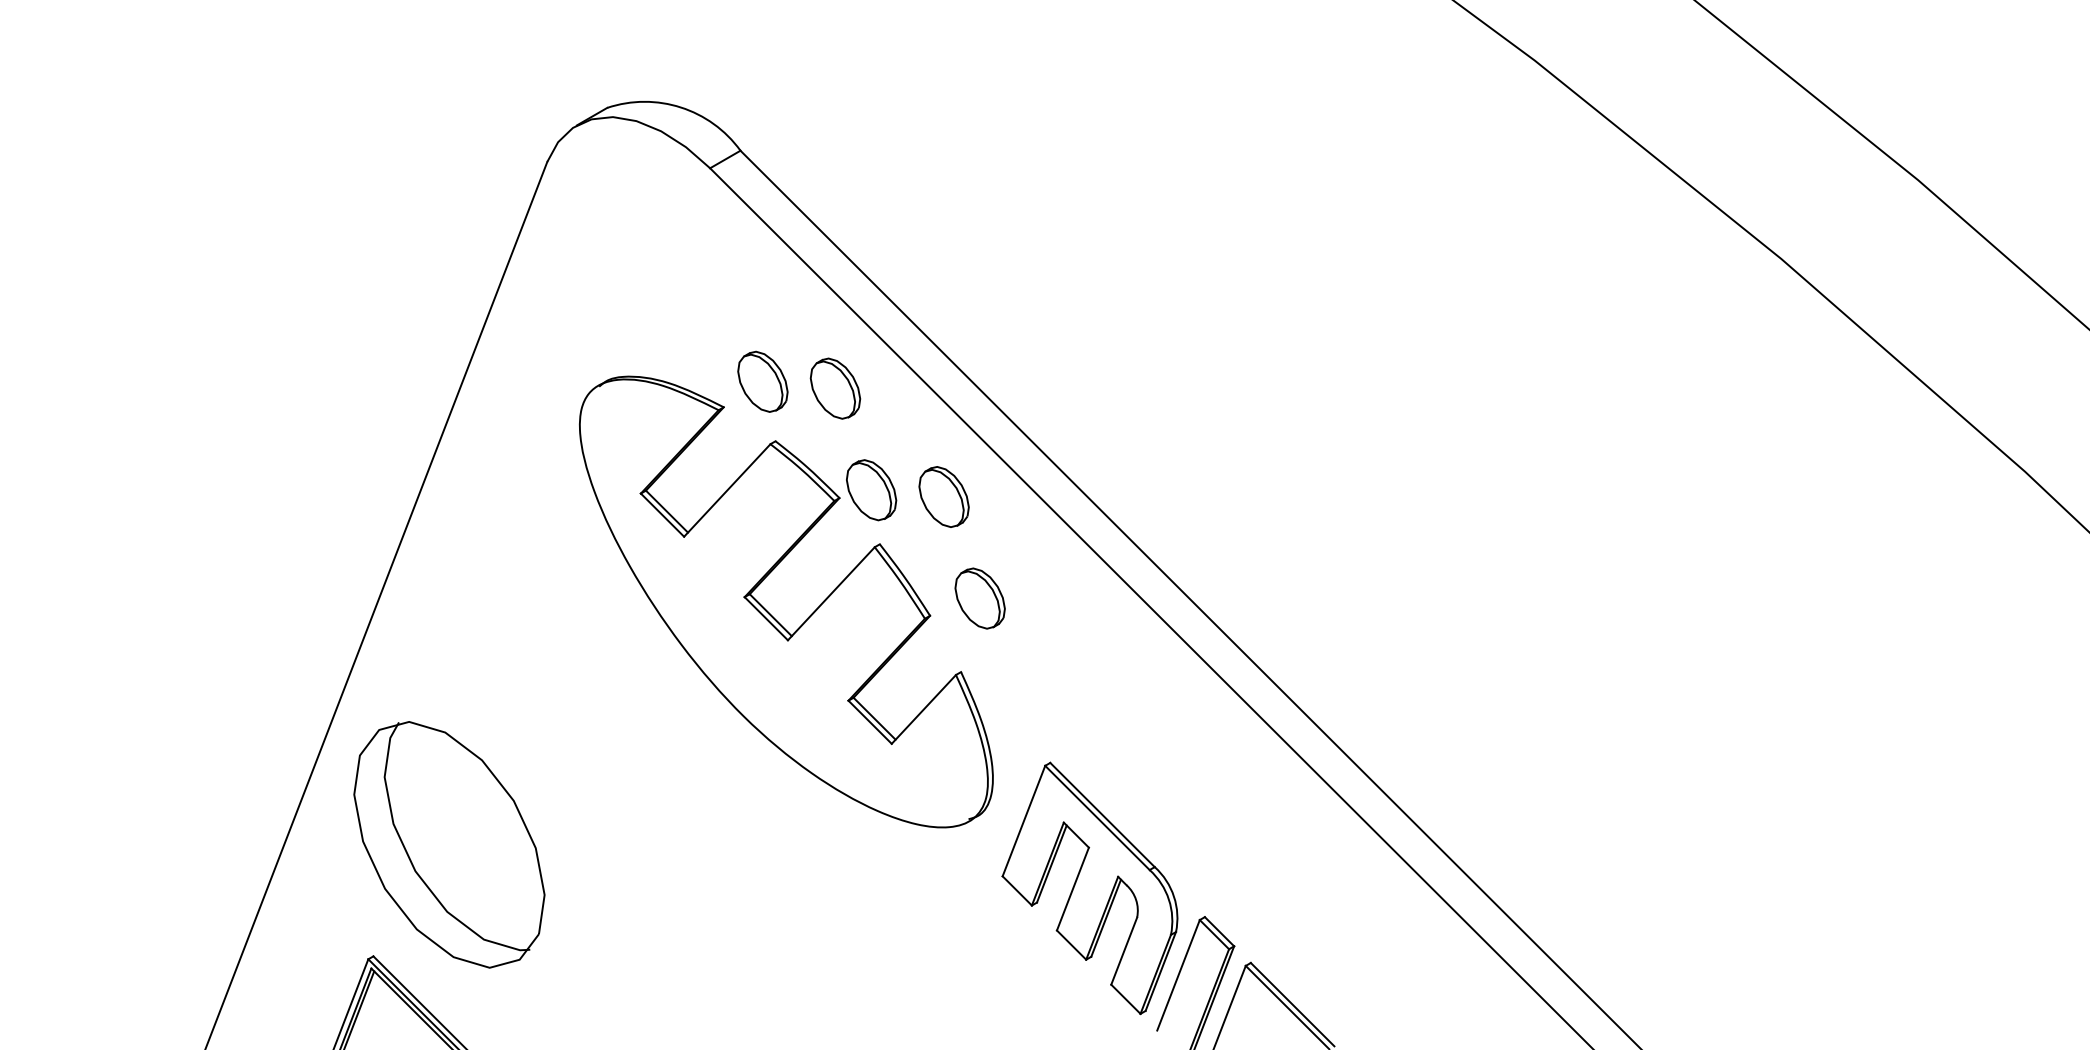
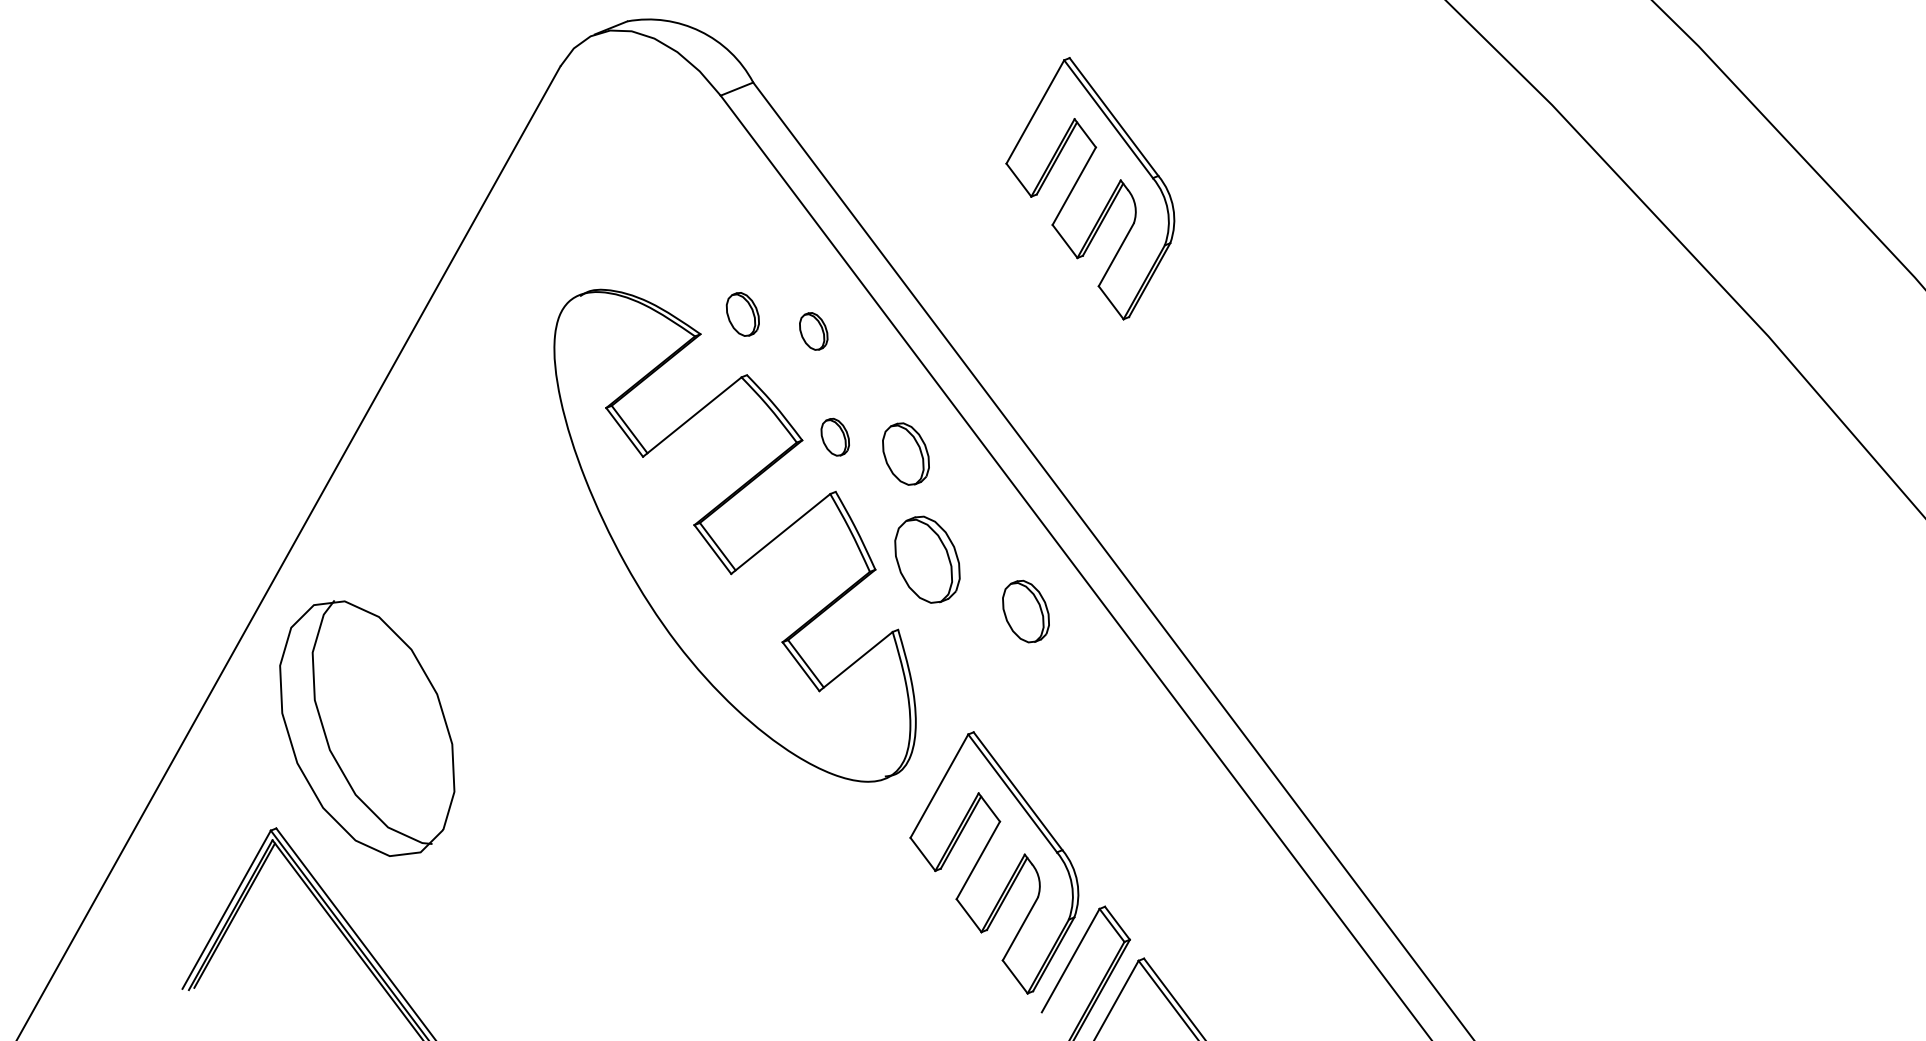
part: (1089, 207) -> (1090, 187), added
part: (762, 381) -> (742, 314), size x0.7
part: (835, 388) -> (813, 331), size x0.6
part: (871, 490) -> (835, 437), size x0.6
part: (979, 598) -> (926, 559), size x1.4
part: (1084, 635) -> (1025, 610), added

